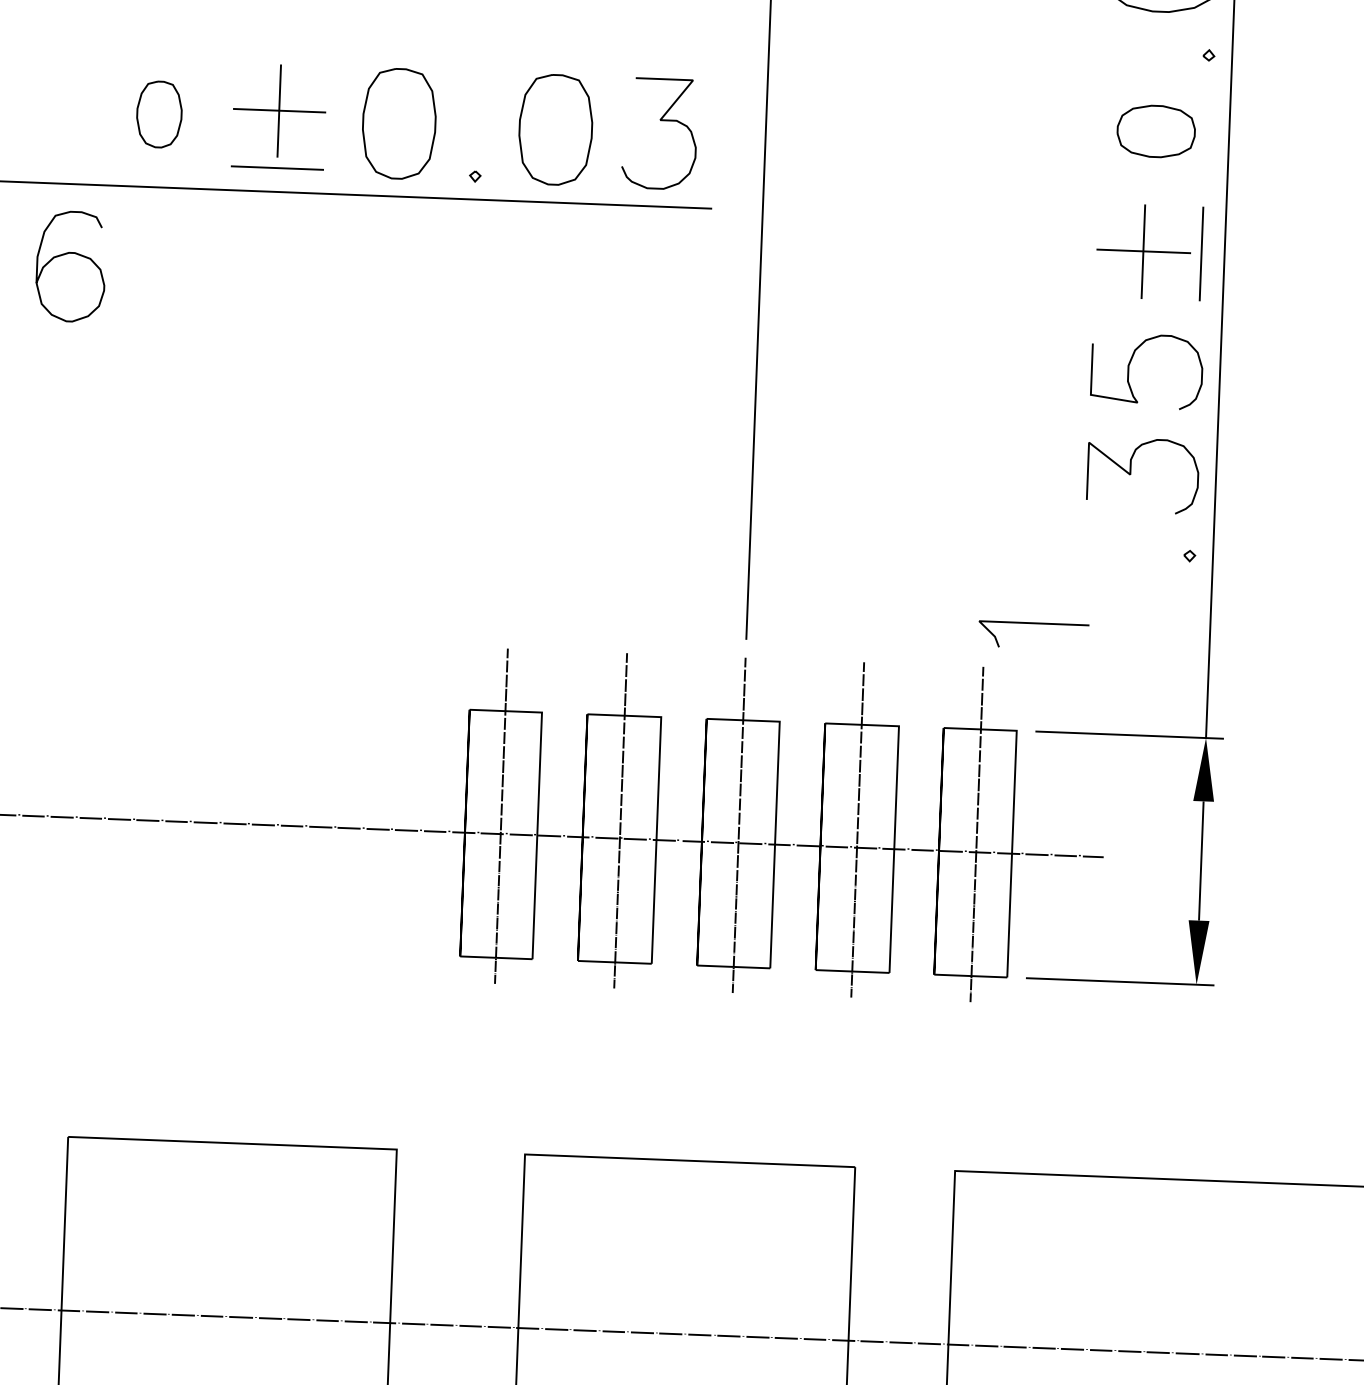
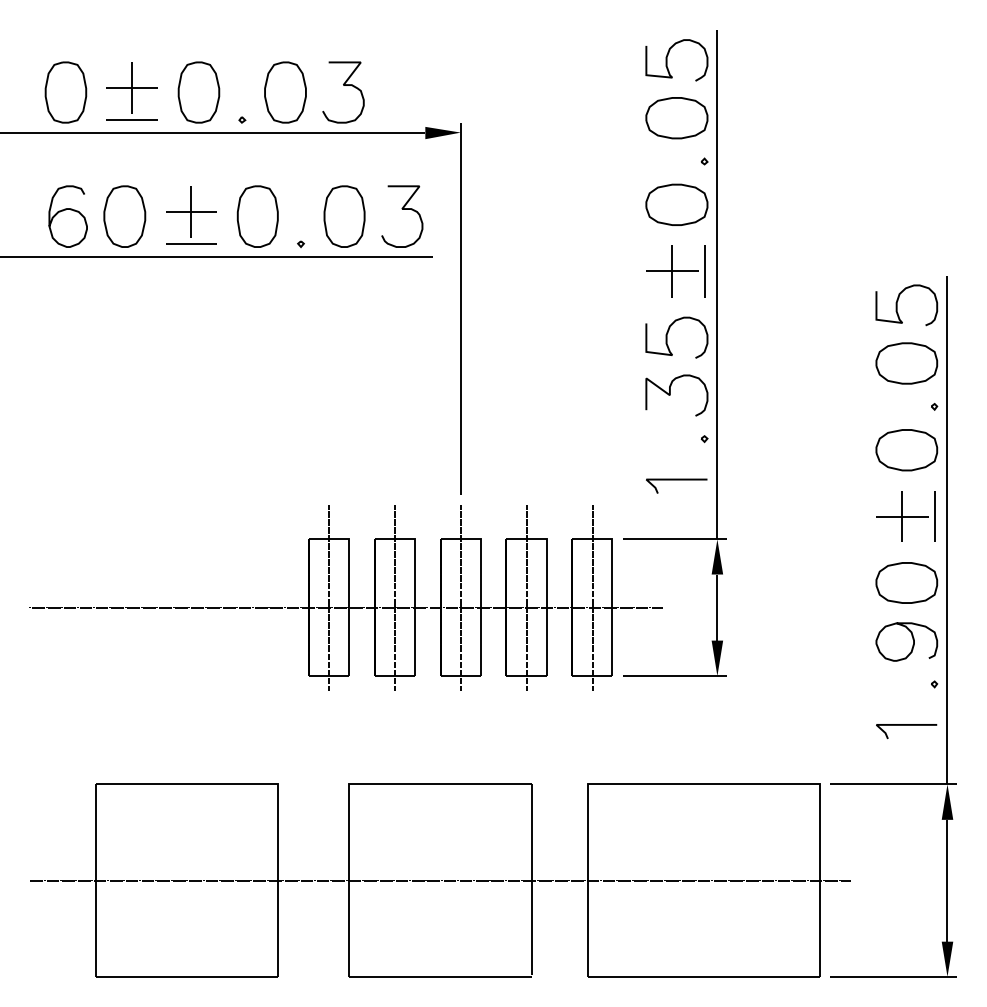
part: (158, 114) -> (124, 216), size x1.67
part: (1155, 130) -> (676, 204), size x1.43
curve: (68, 255) -> (66, 210), moved
line: (1033, 624) -> (676, 480), moved

